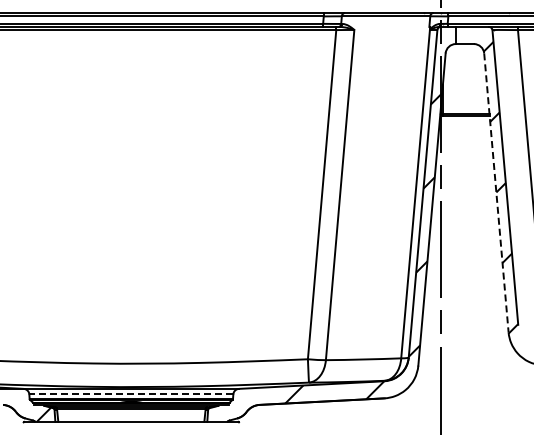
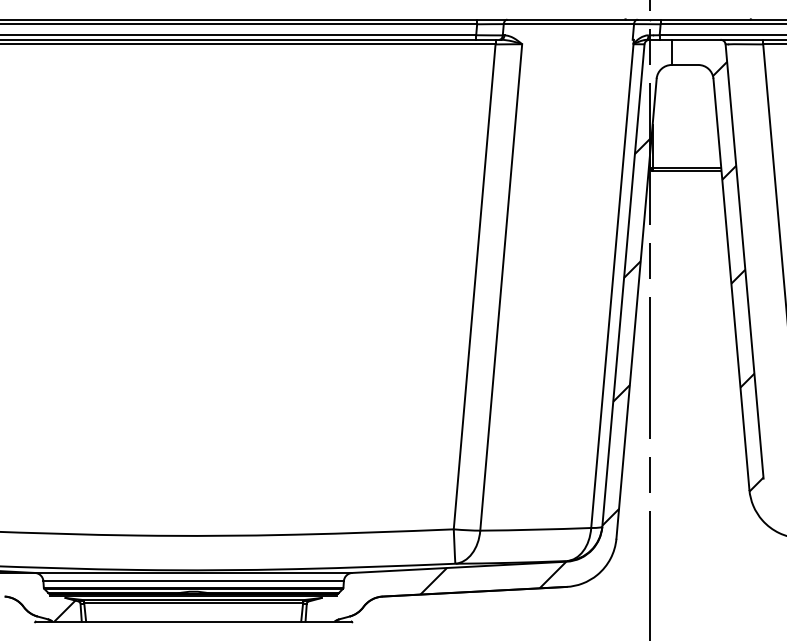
line: (496, 193) -> (731, 285), dashed -> solid
line: (130, 394) -> (192, 581), dashed -> solid

